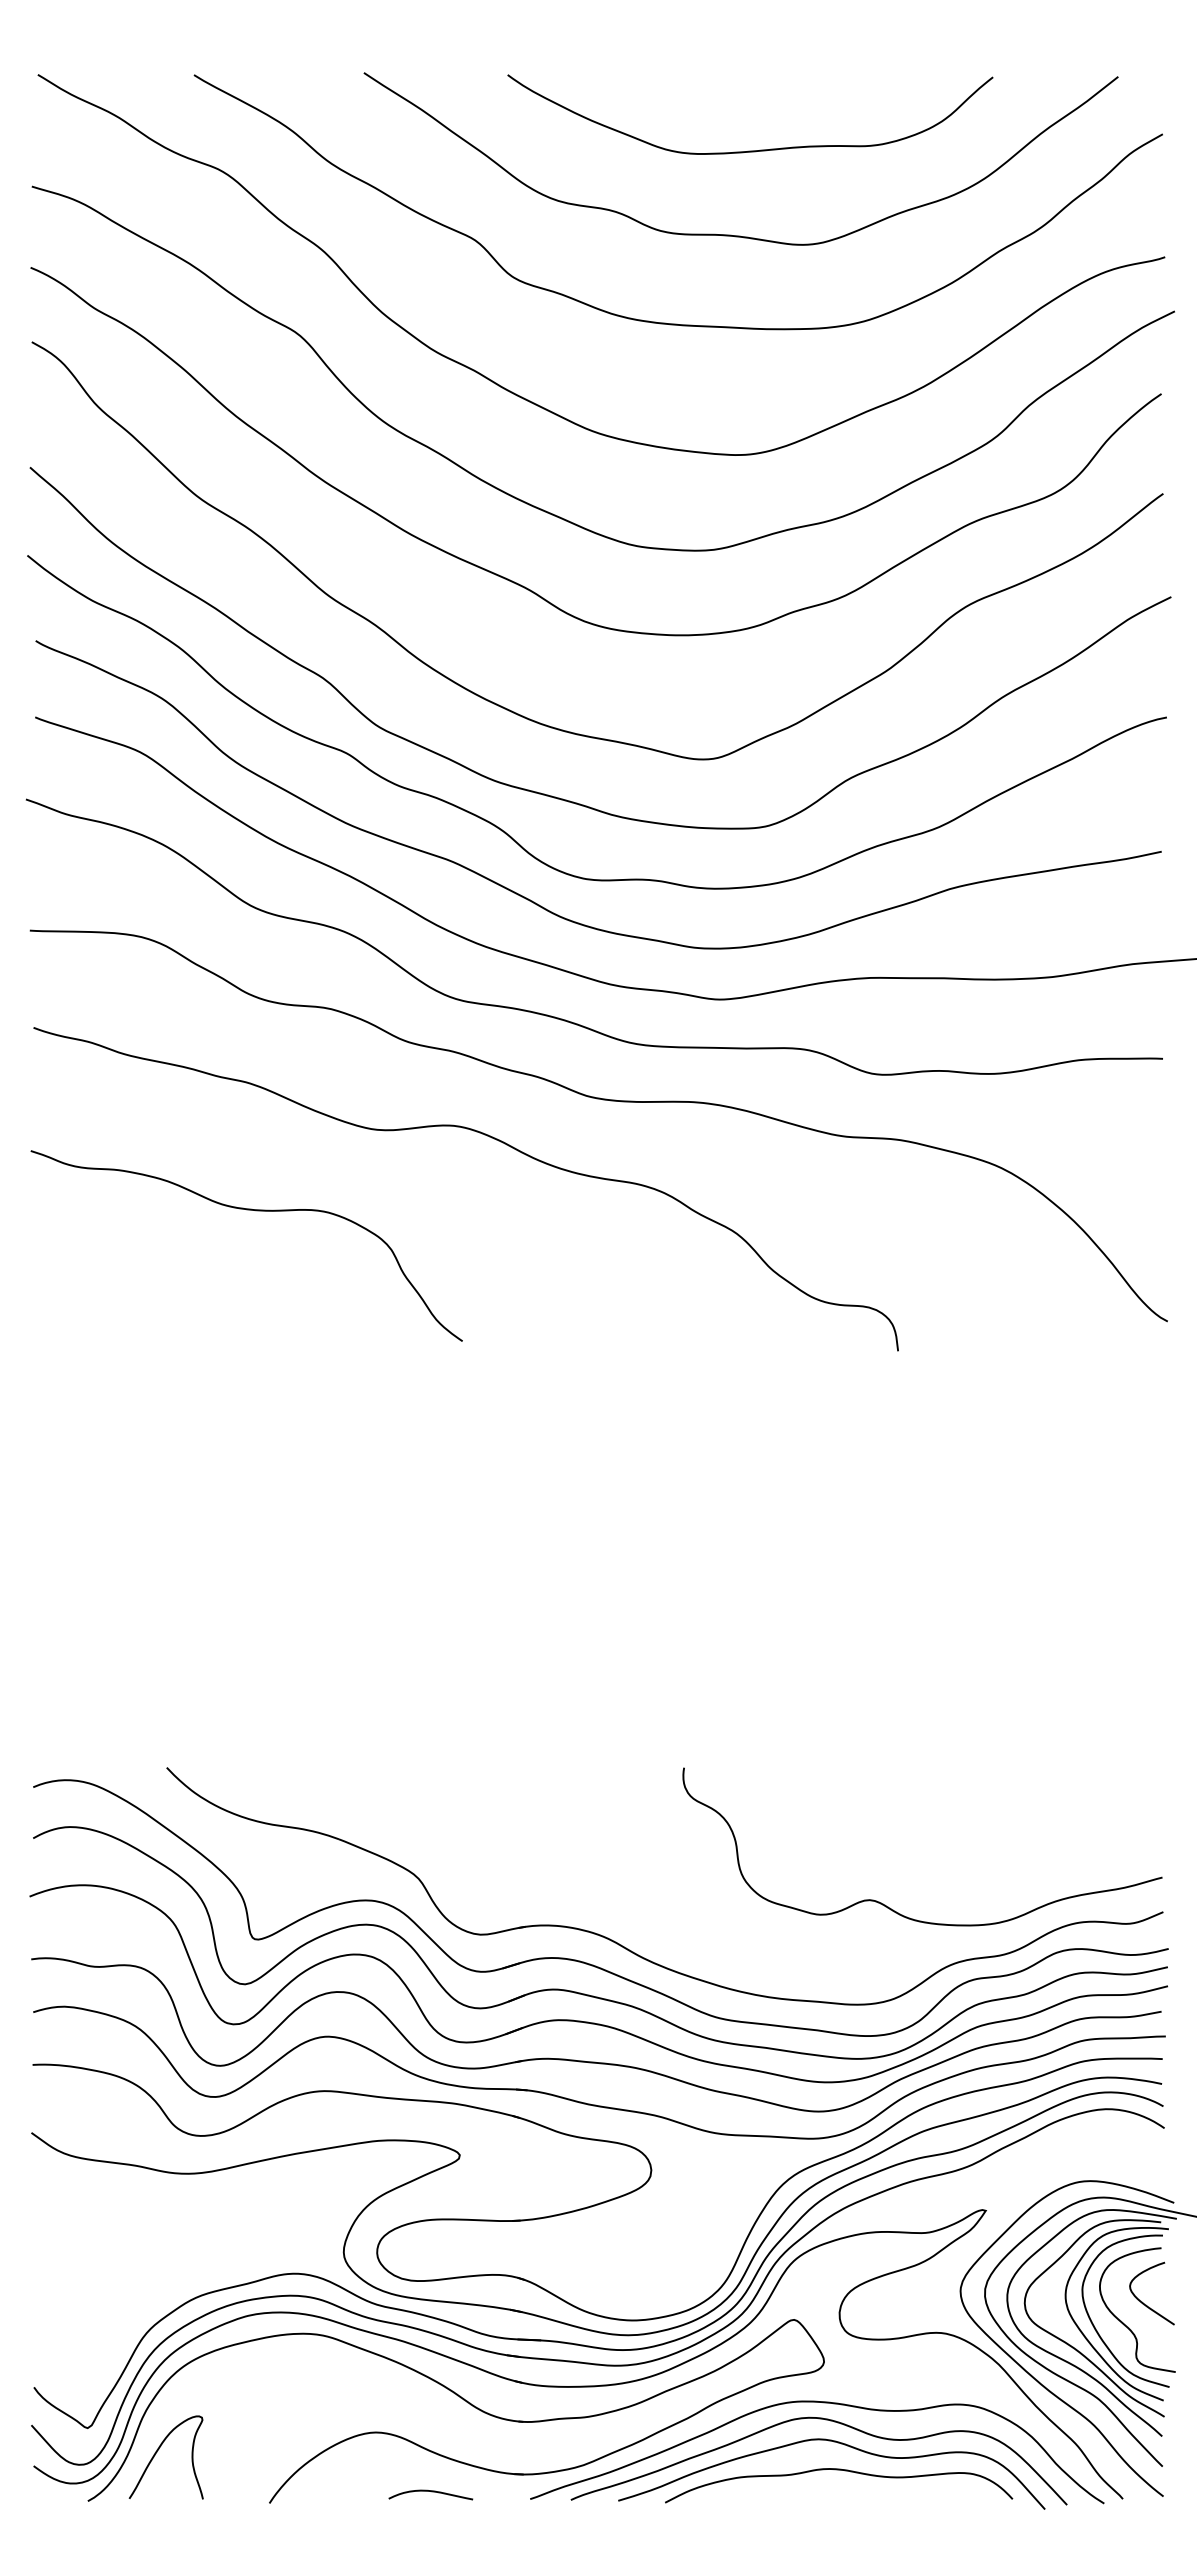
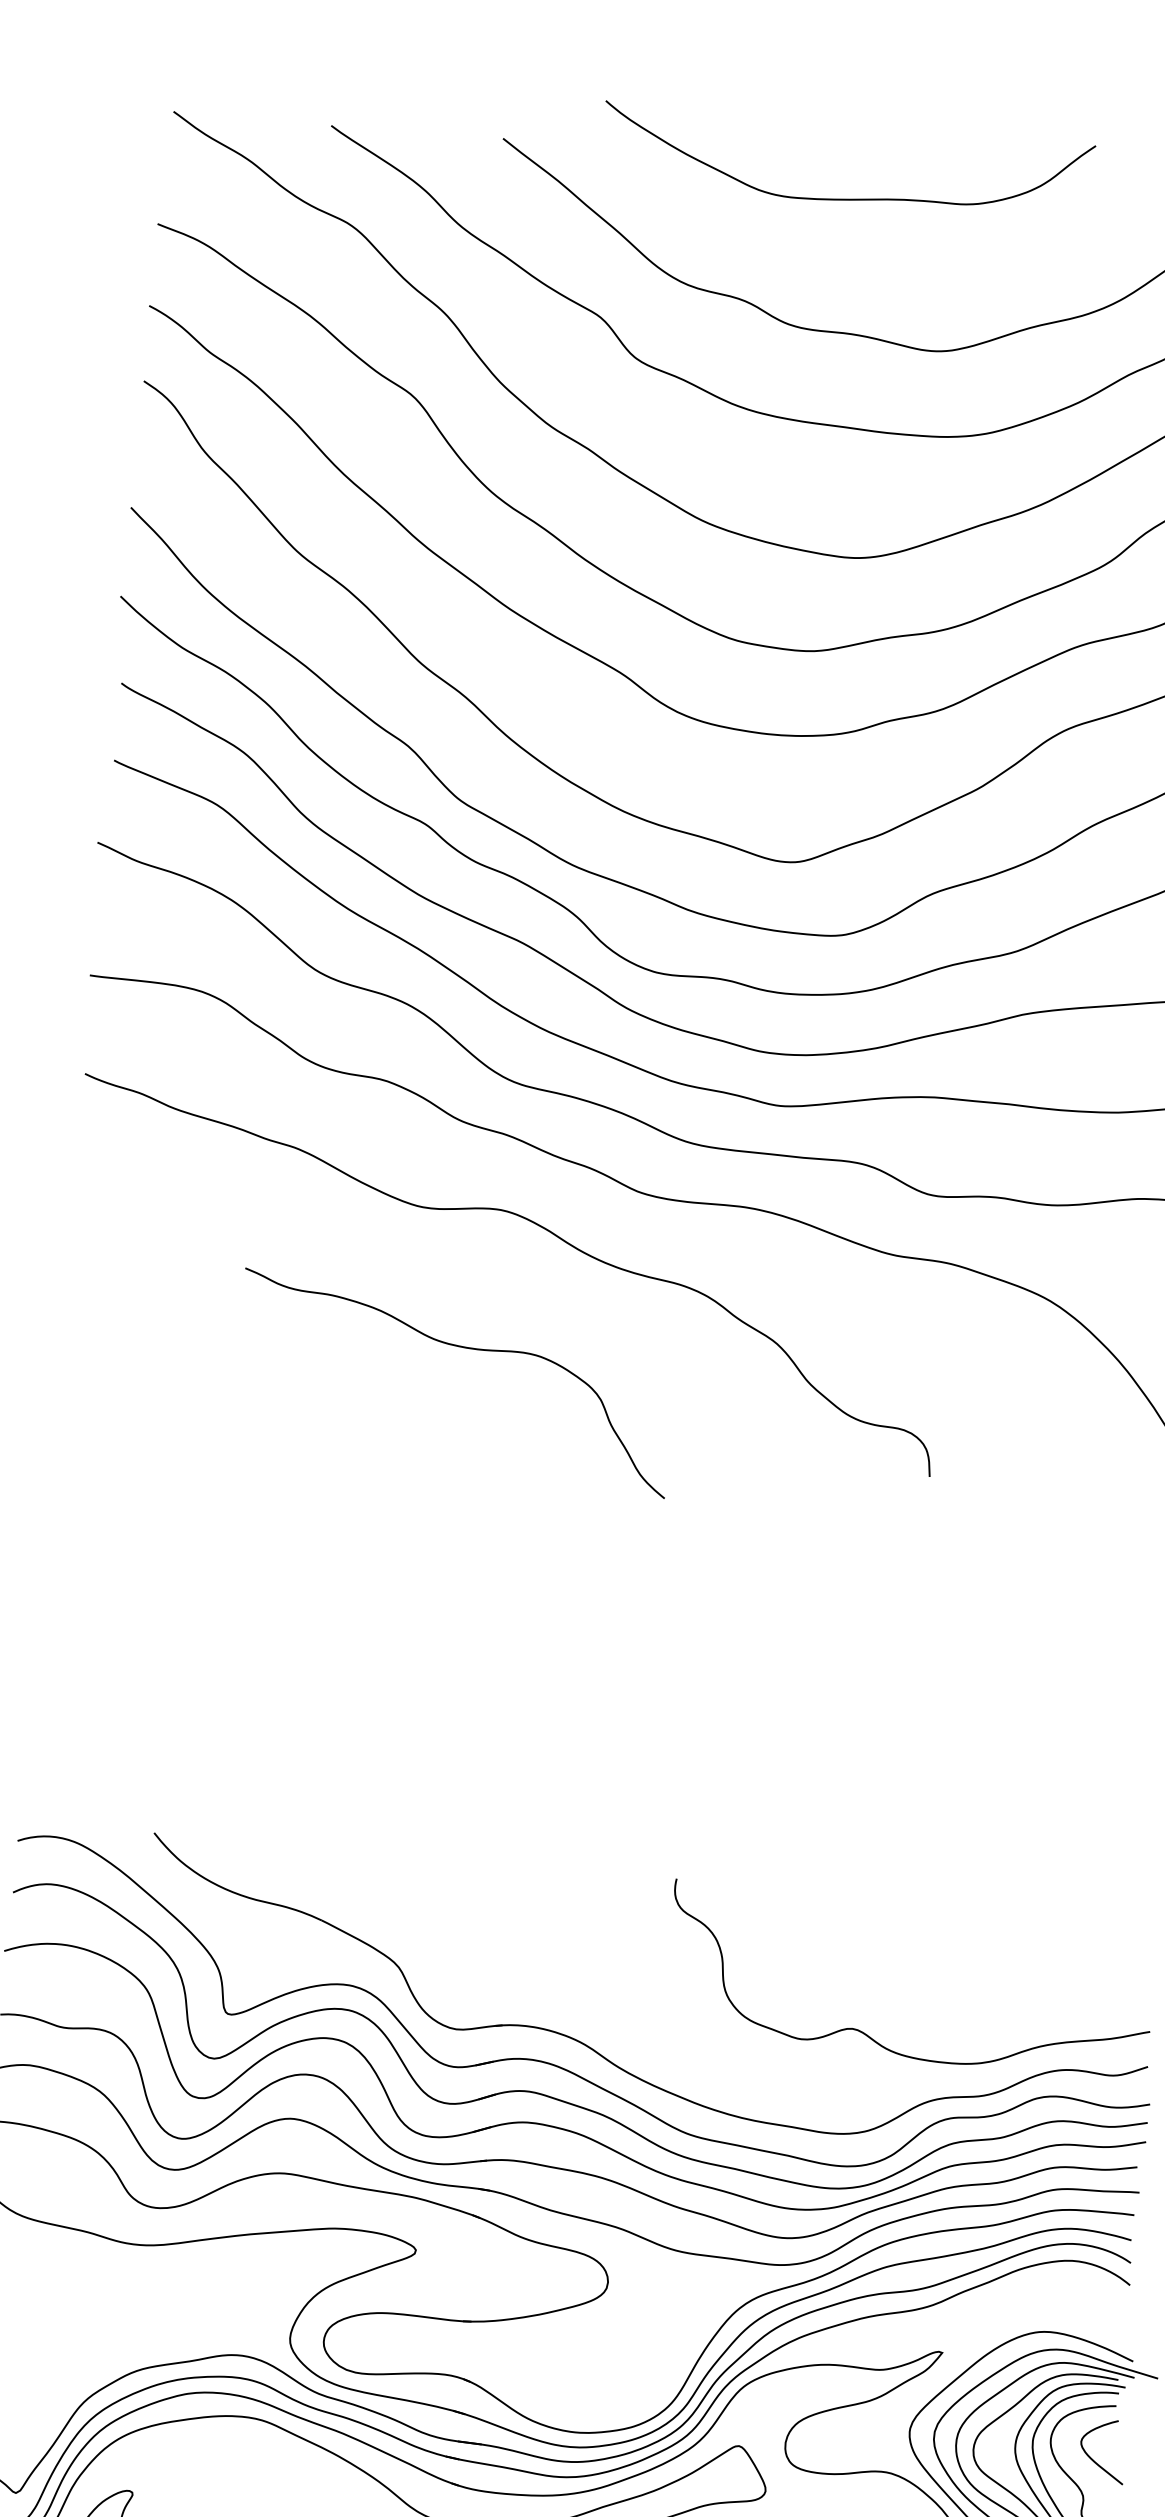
curve: (750, 150) -> (844, 198), moved
curve: (246, 1210) -> (457, 1347), moved

